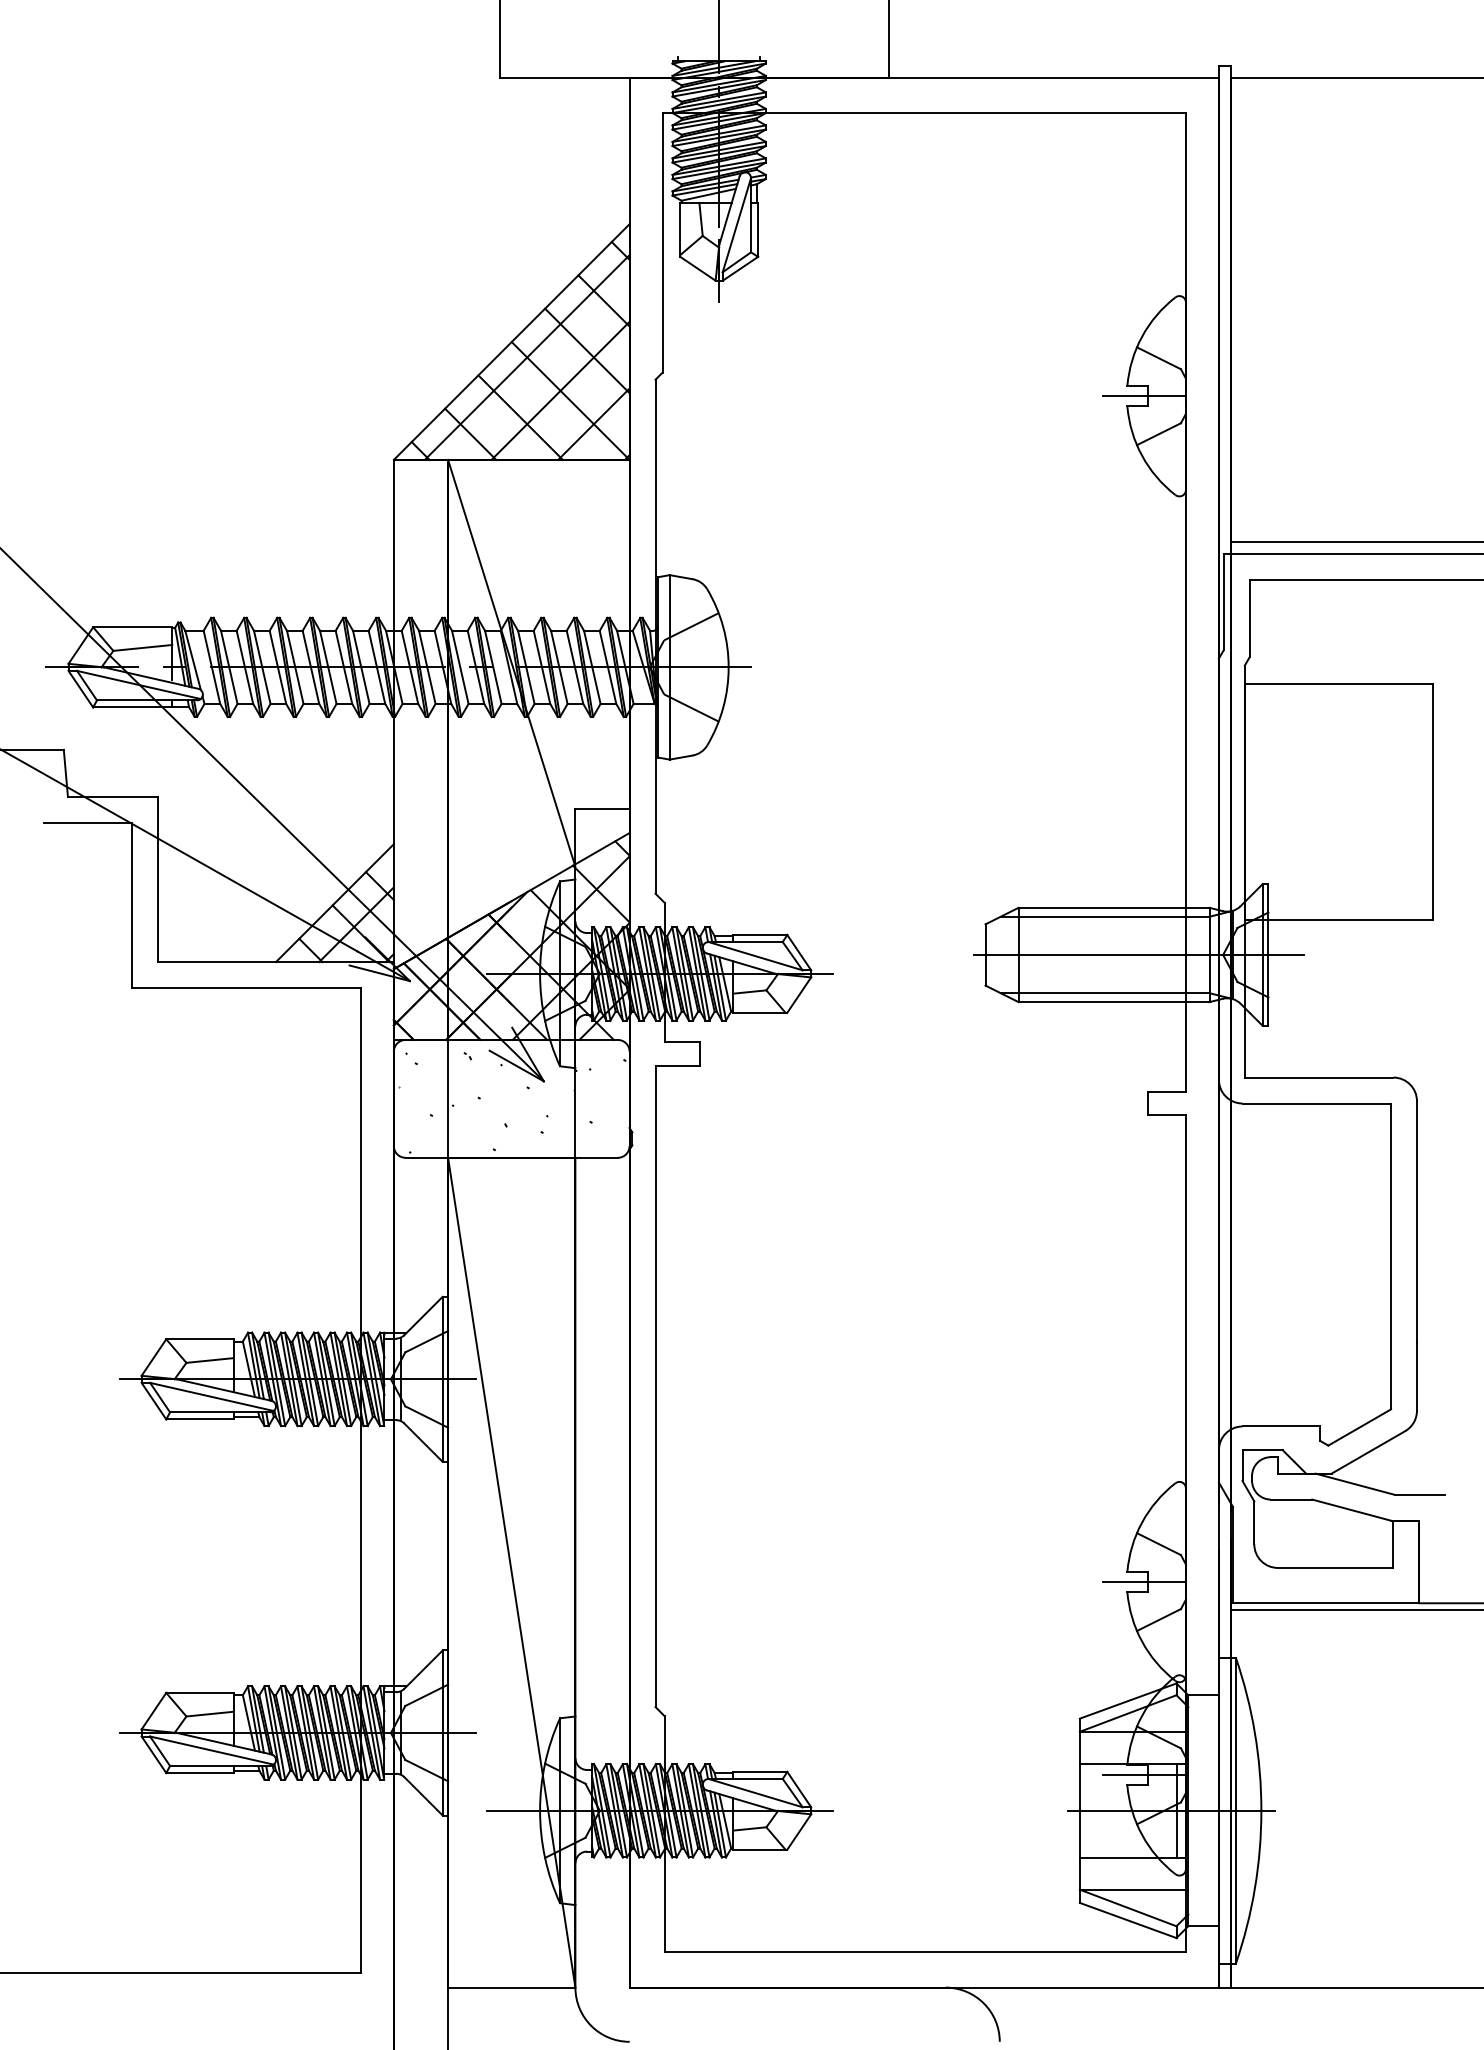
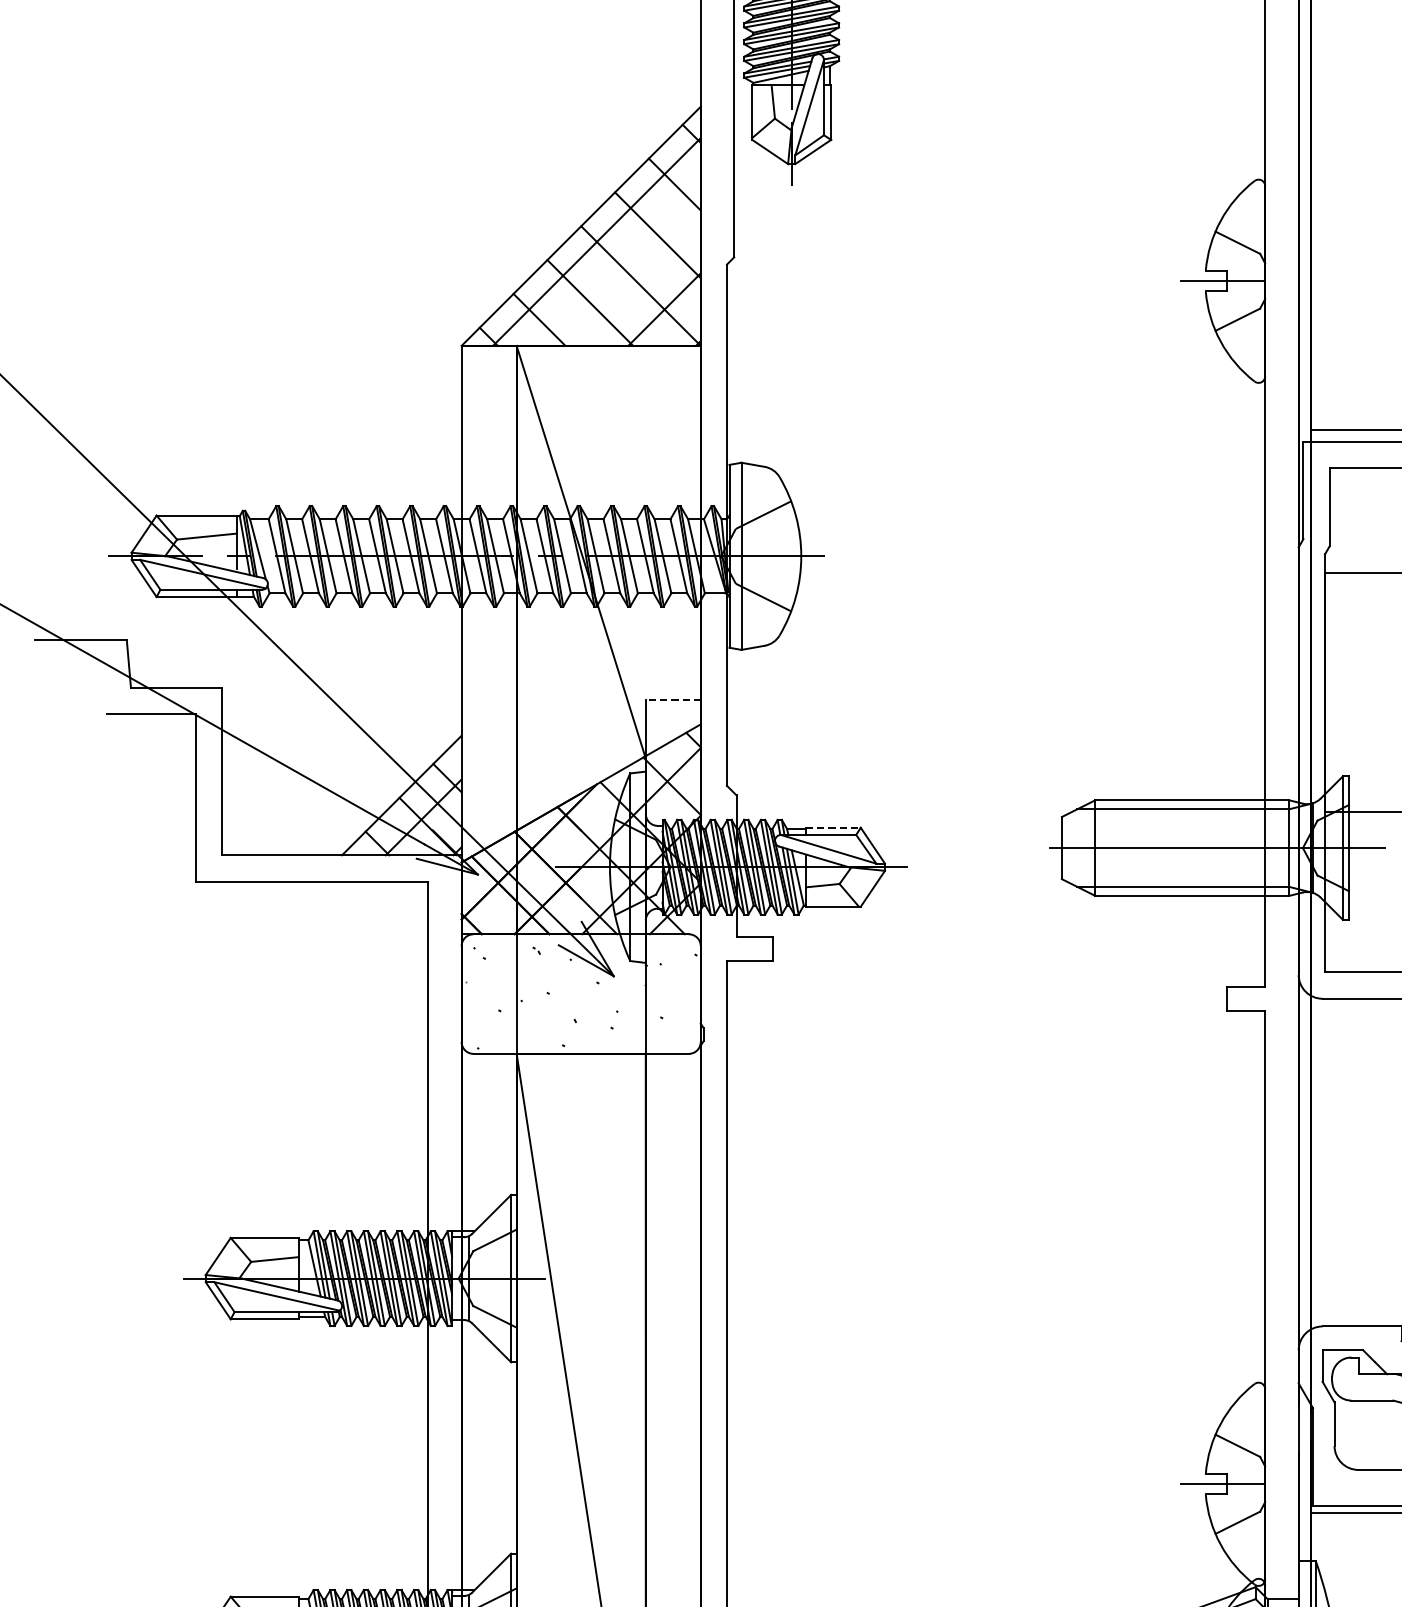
line: (560, 390) -> (630, 275), removed
line: (602, 808) -> (673, 699), solid -> dashed
line: (760, 934) -> (833, 827), solid -> dashed

